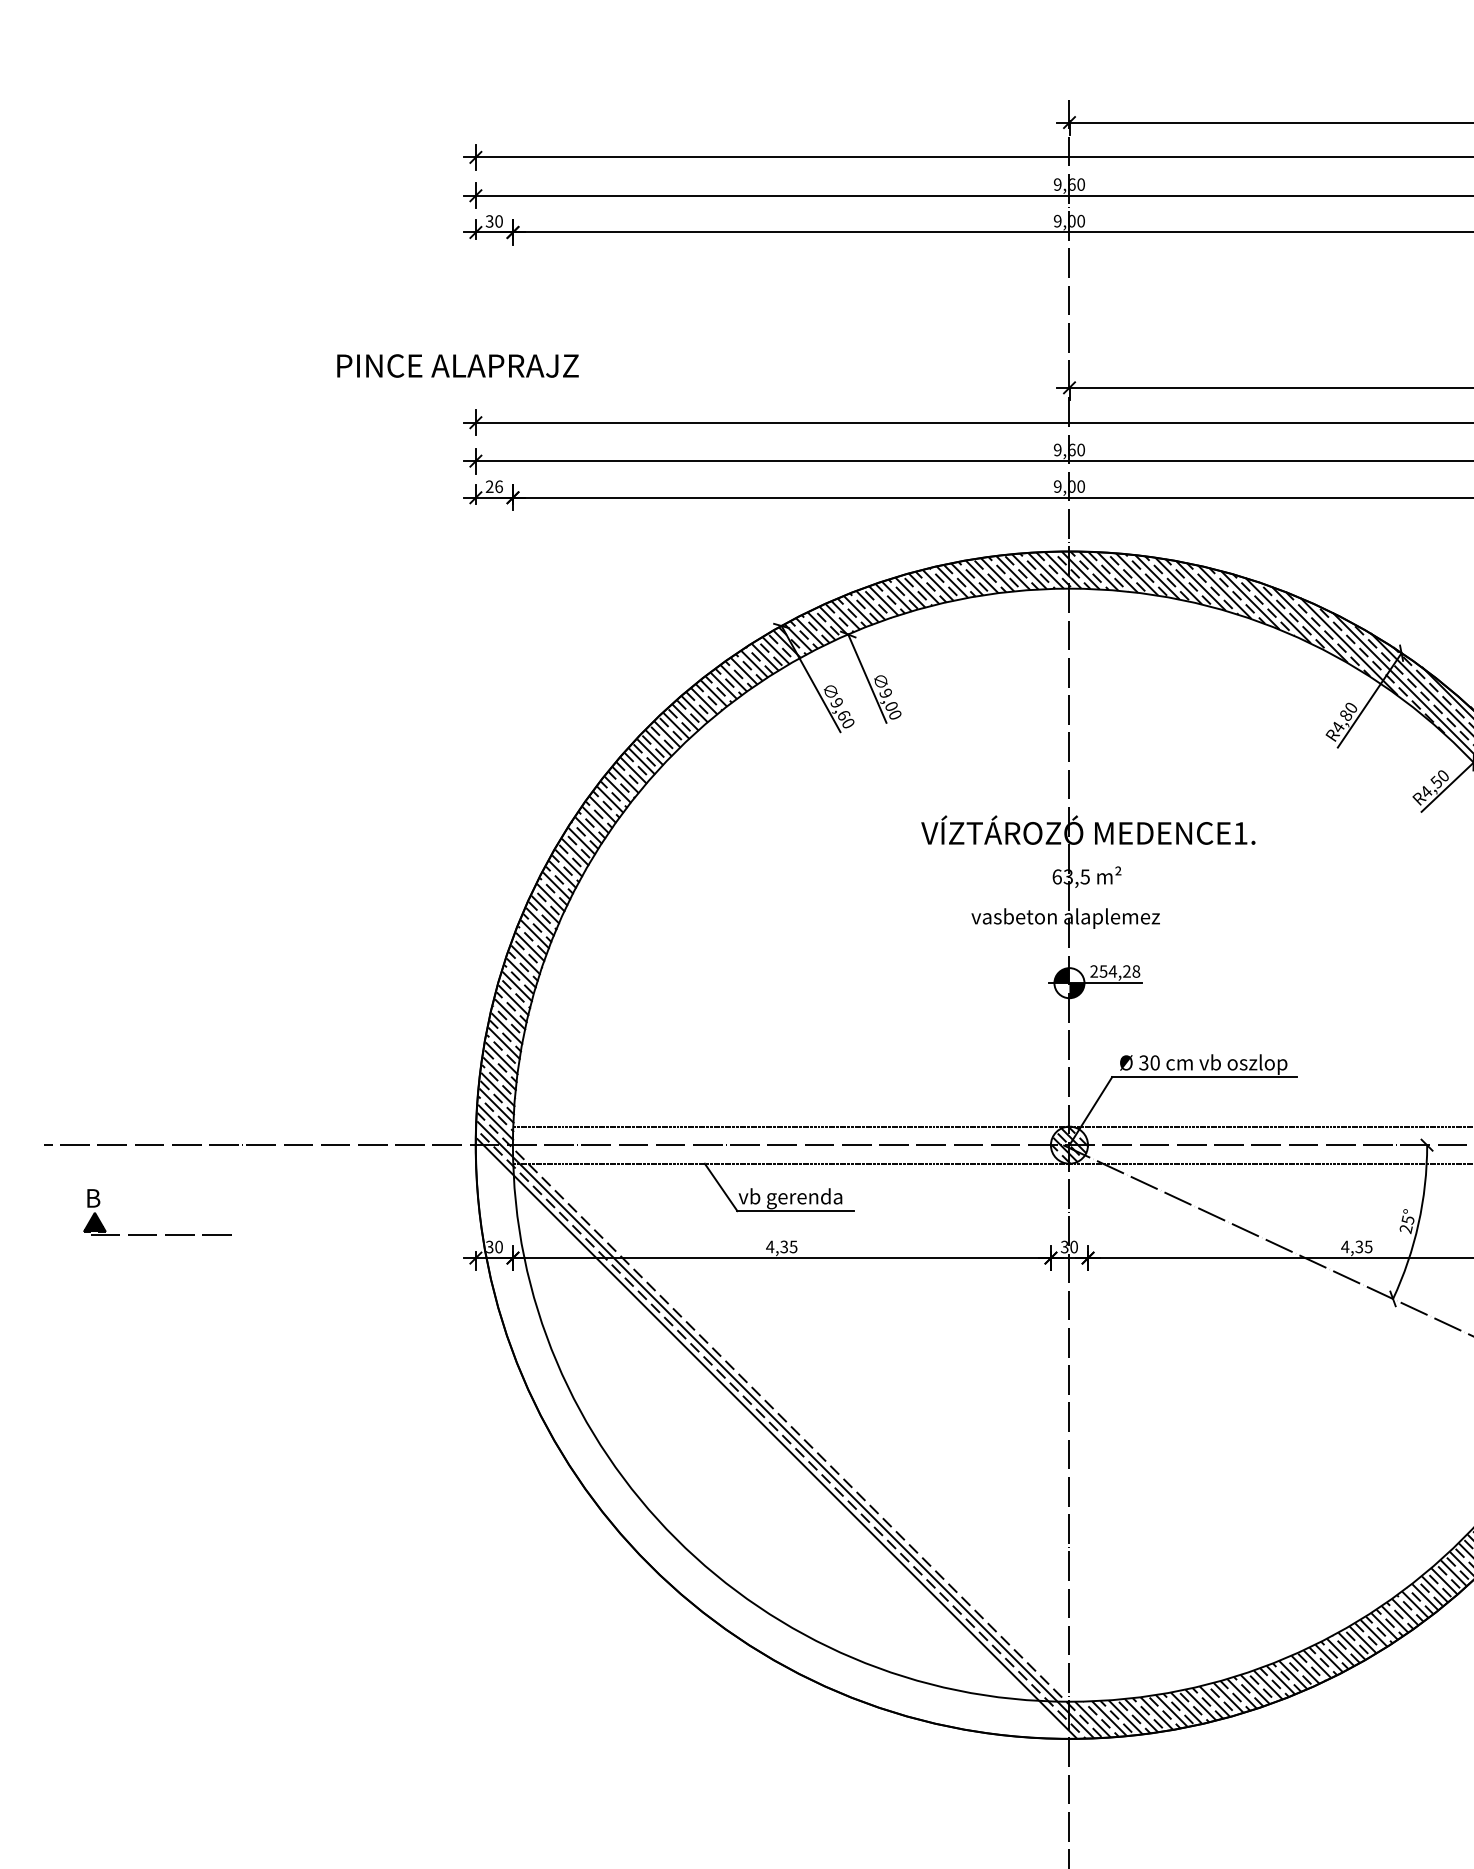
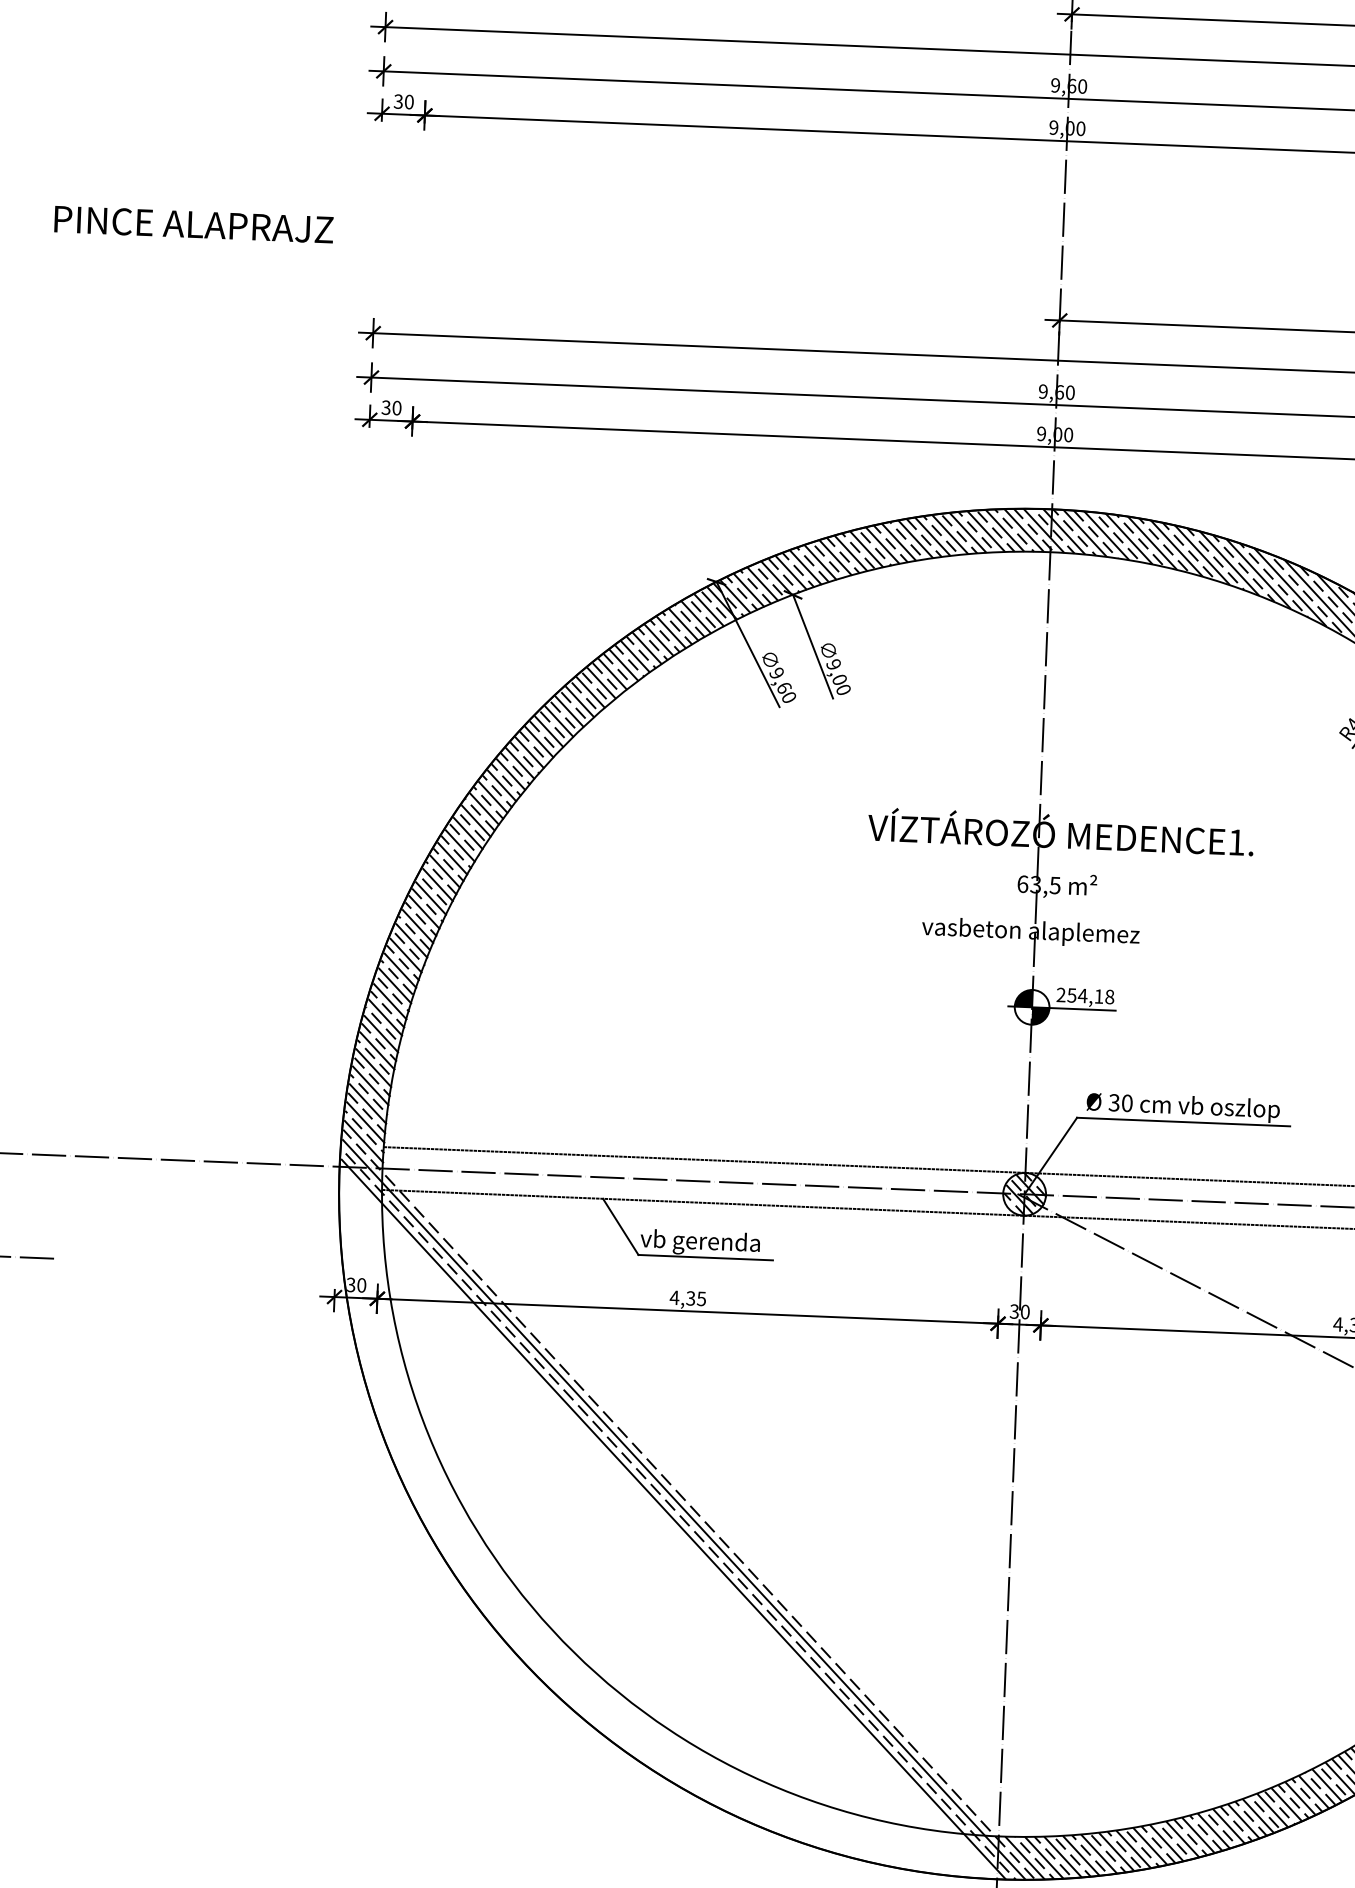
text: (457, 365) -> (193, 224), moved
text: (493, 486) -> (390, 407), 26 -> 30
text: (1126, 971) -> (1098, 996), 254,28 -> 254,18

